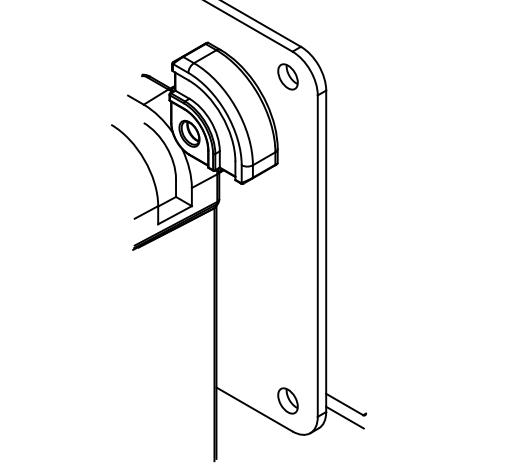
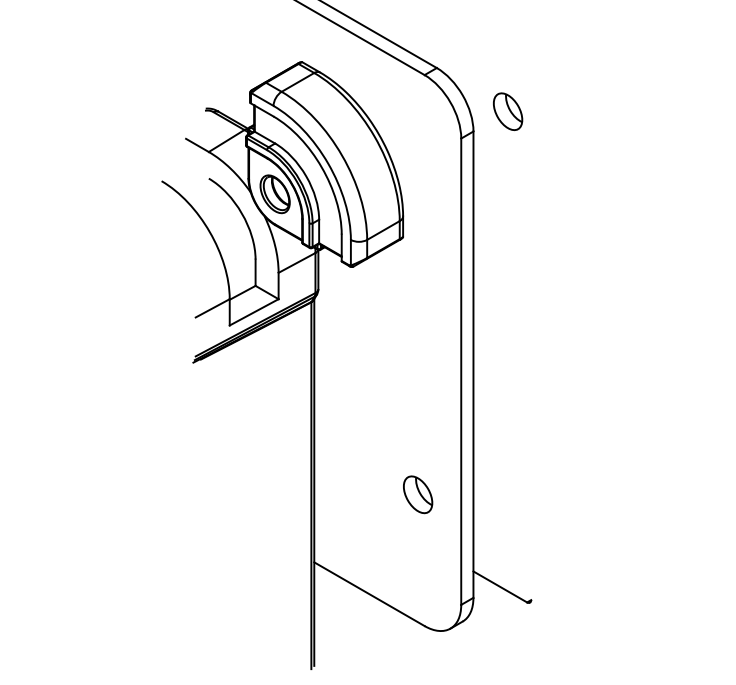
part: (287, 76) -> (507, 111), moved
part: (287, 400) -> (417, 494), moved
line: (344, 417) -> (500, 605), removed

